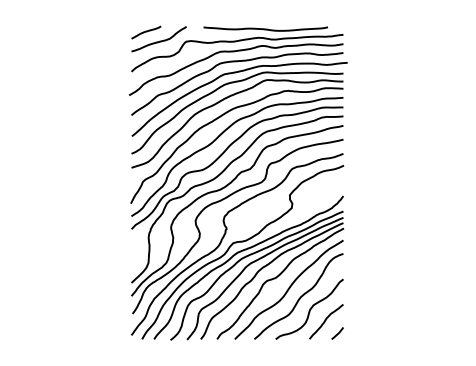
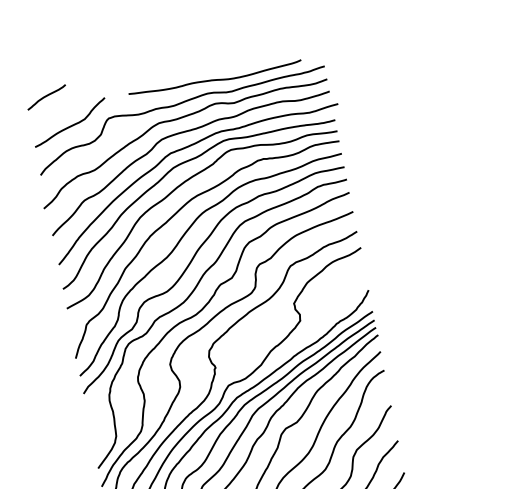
curve: (146, 32) -> (46, 97), moved

